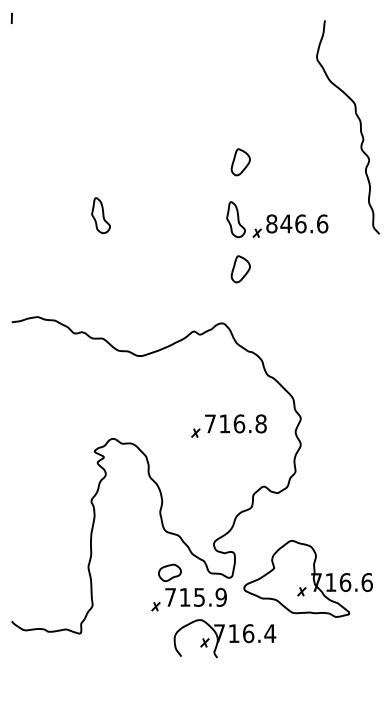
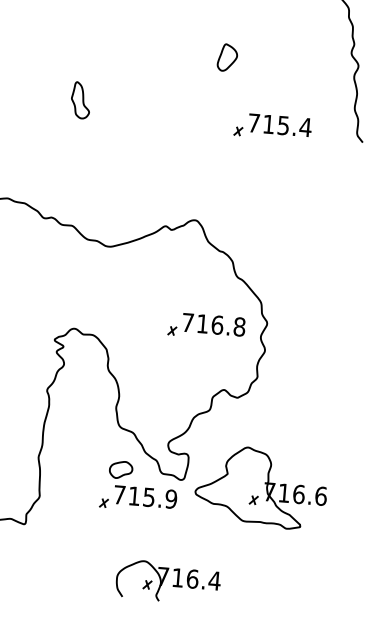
part: (235, 219) -> (217, 115), removed
text: (297, 223) -> (280, 124), 846.6 -> 715.4
part: (240, 269) -> (218, 166), removed
part: (228, 425) -> (206, 325), moved
part: (224, 638) -> (167, 582), moved

